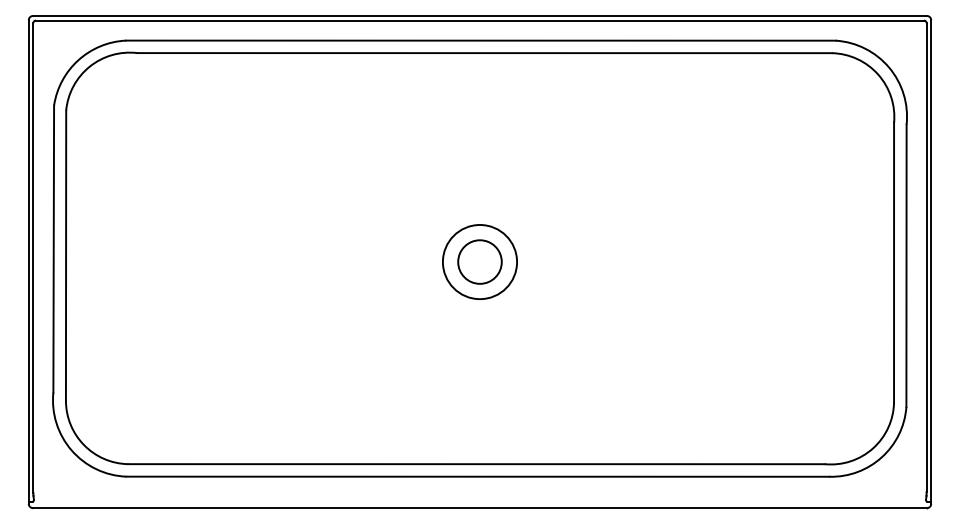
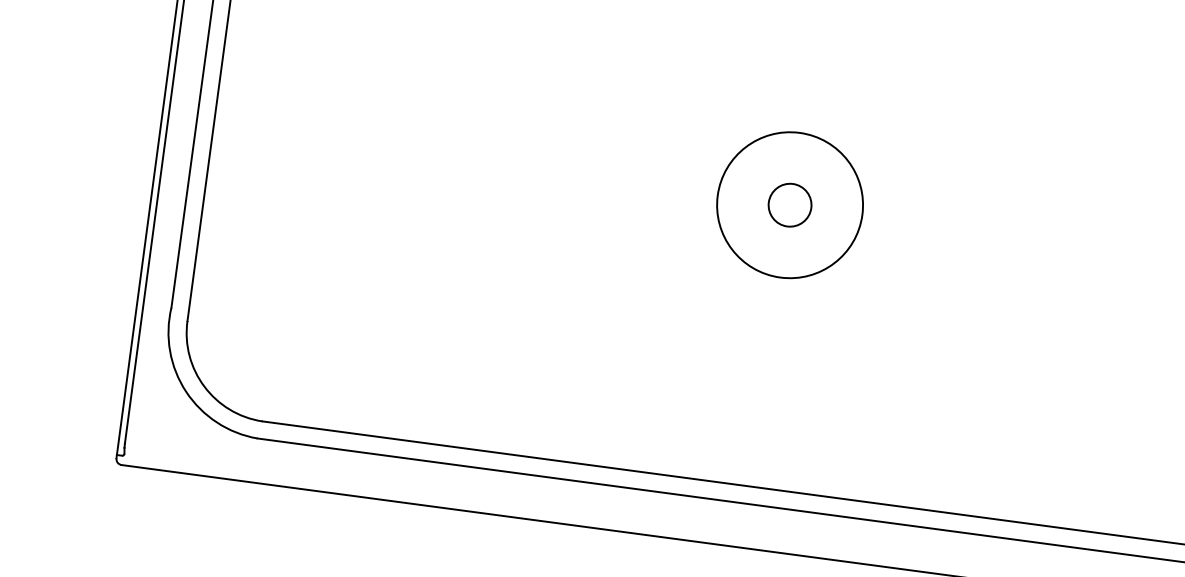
circle: (479, 261) -> (789, 204), size x0.7
circle: (479, 261) -> (789, 204), size x1.4

